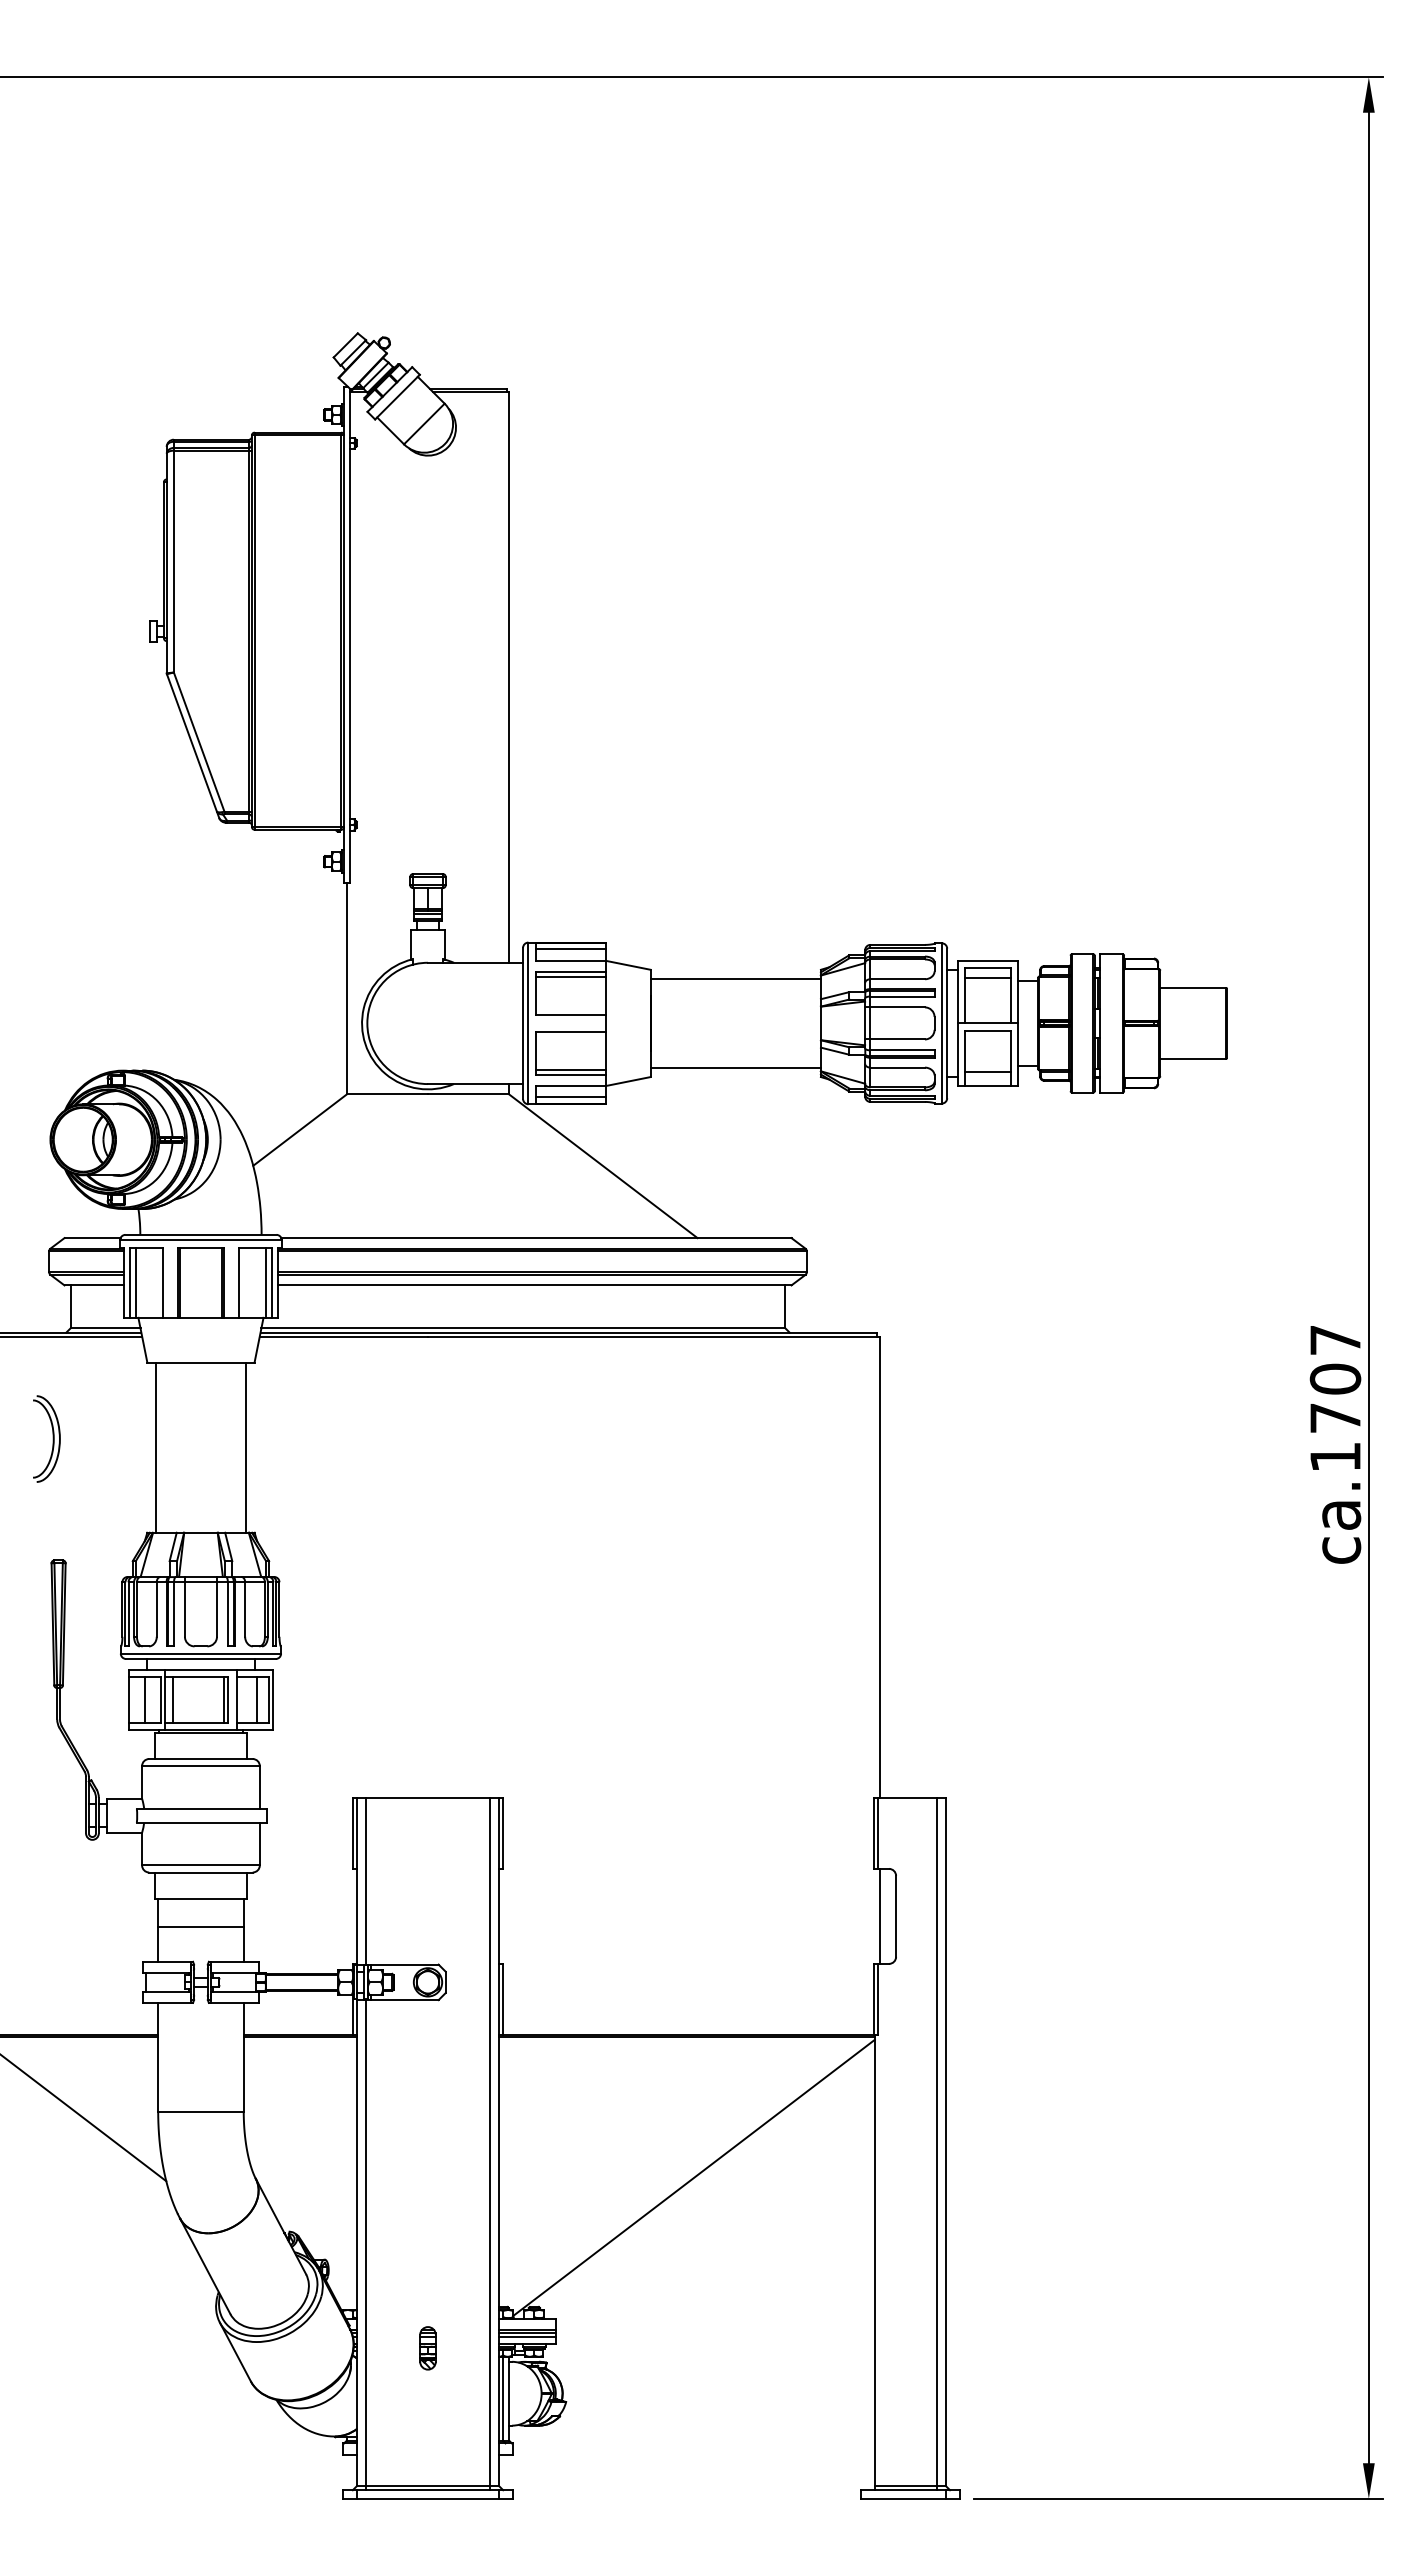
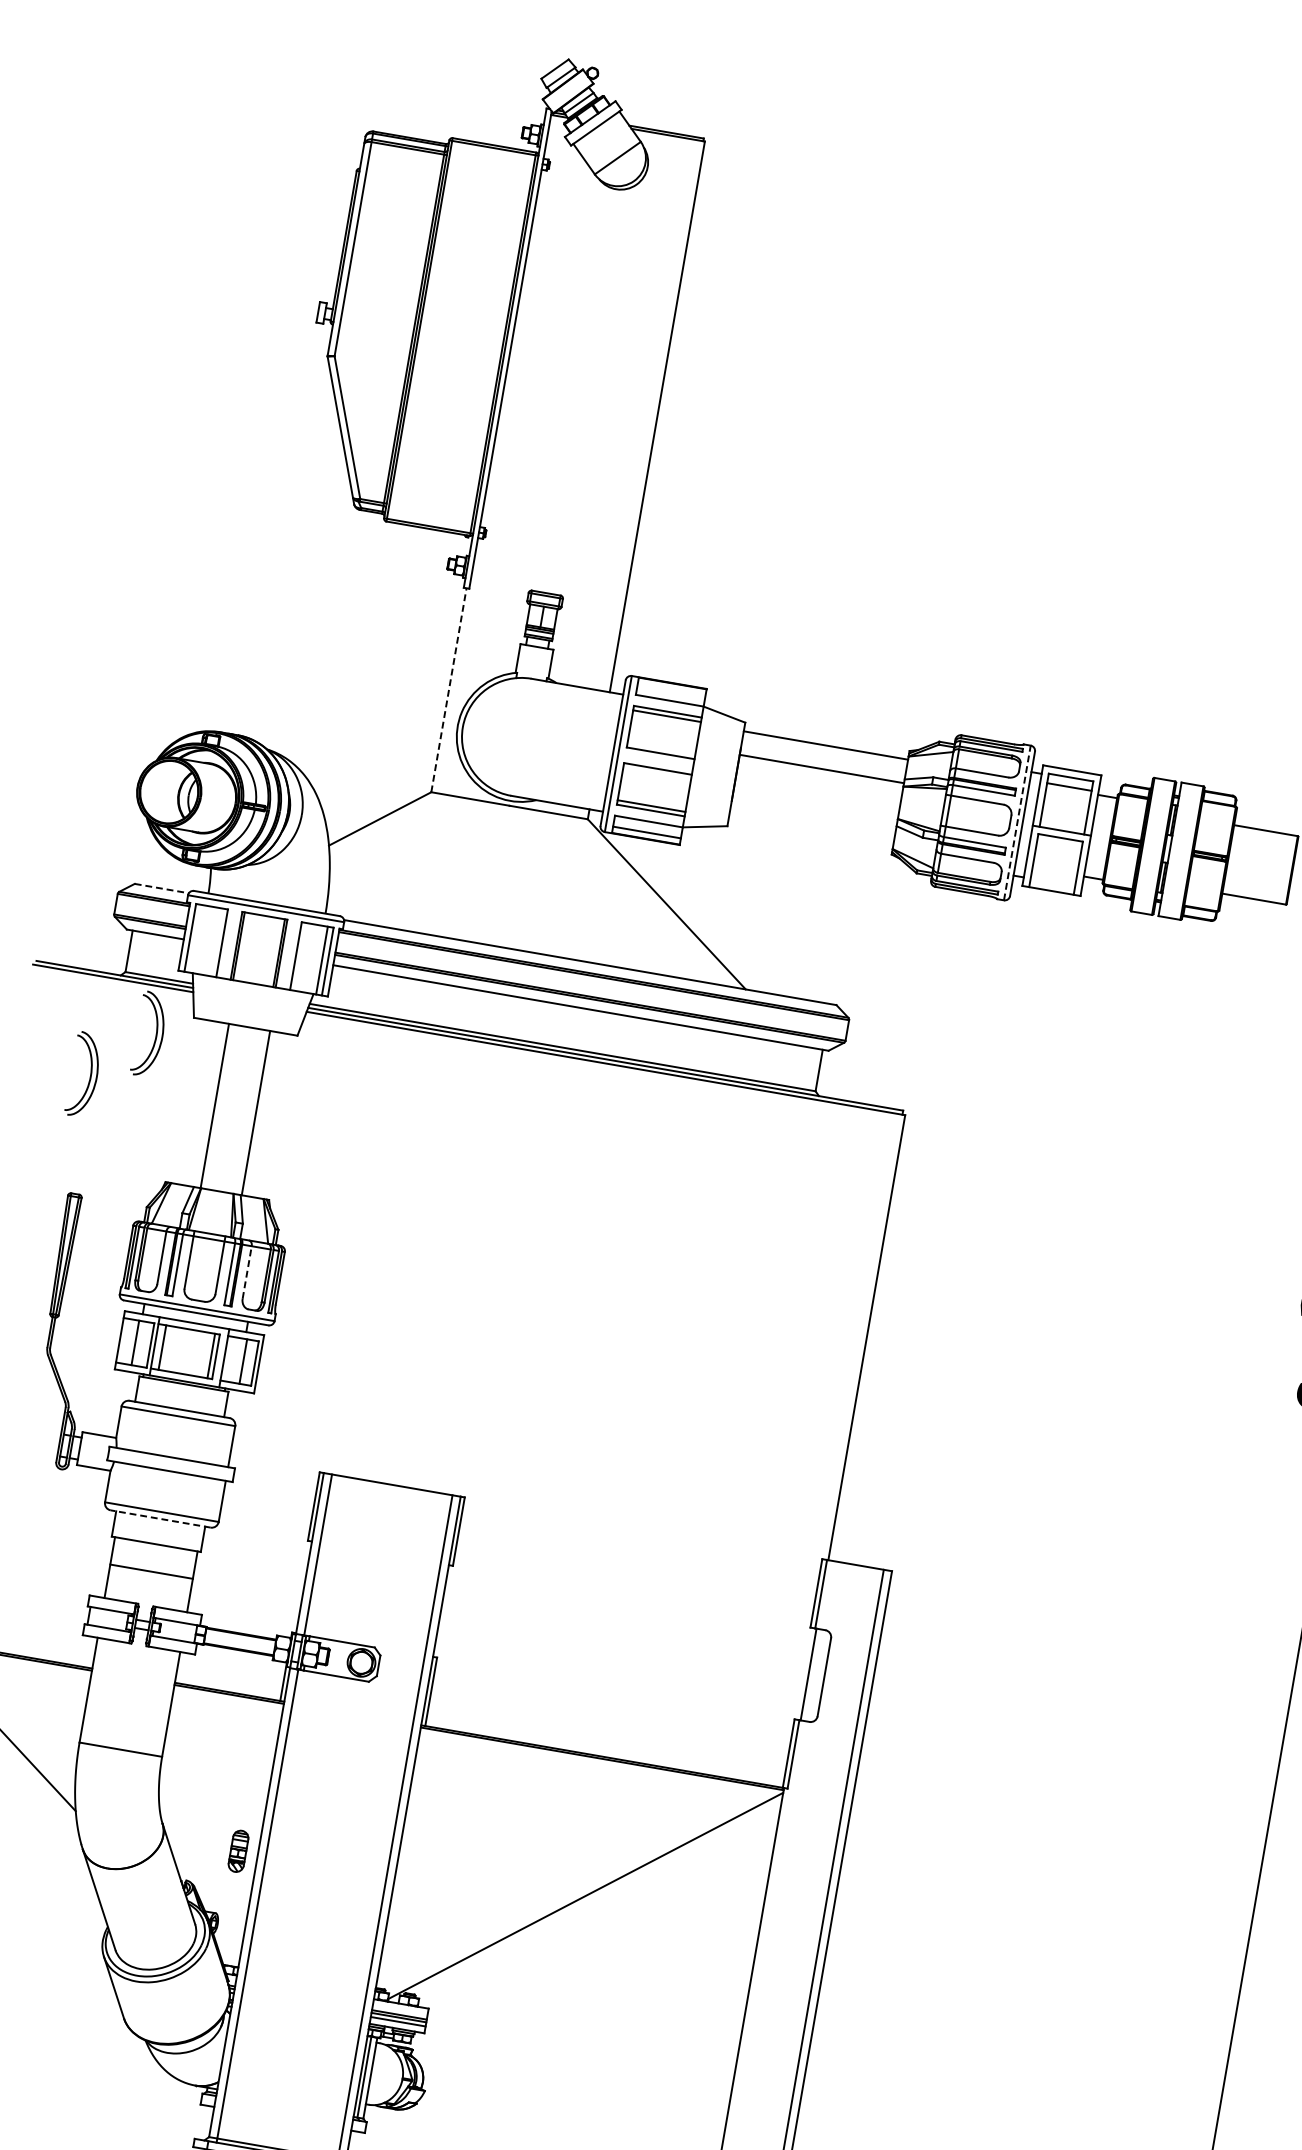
line: (570, 949) -> (671, 689), removed
line: (346, 988) -> (448, 690), solid -> dashed
line: (941, 1022) -> (1017, 822), solid -> dashed
line: (735, 1068) -> (821, 769), moved
line: (987, 1072) -> (1053, 877), removed
line: (93, 1238) -> (162, 889), solid -> dashed
line: (135, 1282) -> (195, 938), removed
part: (105, 1386) -> (149, 1033), added
line: (156, 1447) -> (256, 1113), moved
line: (245, 1447) -> (214, 1105), moved
line: (245, 1609) -> (247, 1272), solid -> dashed
line: (200, 1872) -> (160, 1518), solid -> dashed
part: (427, 2348) -> (238, 1851), moved

